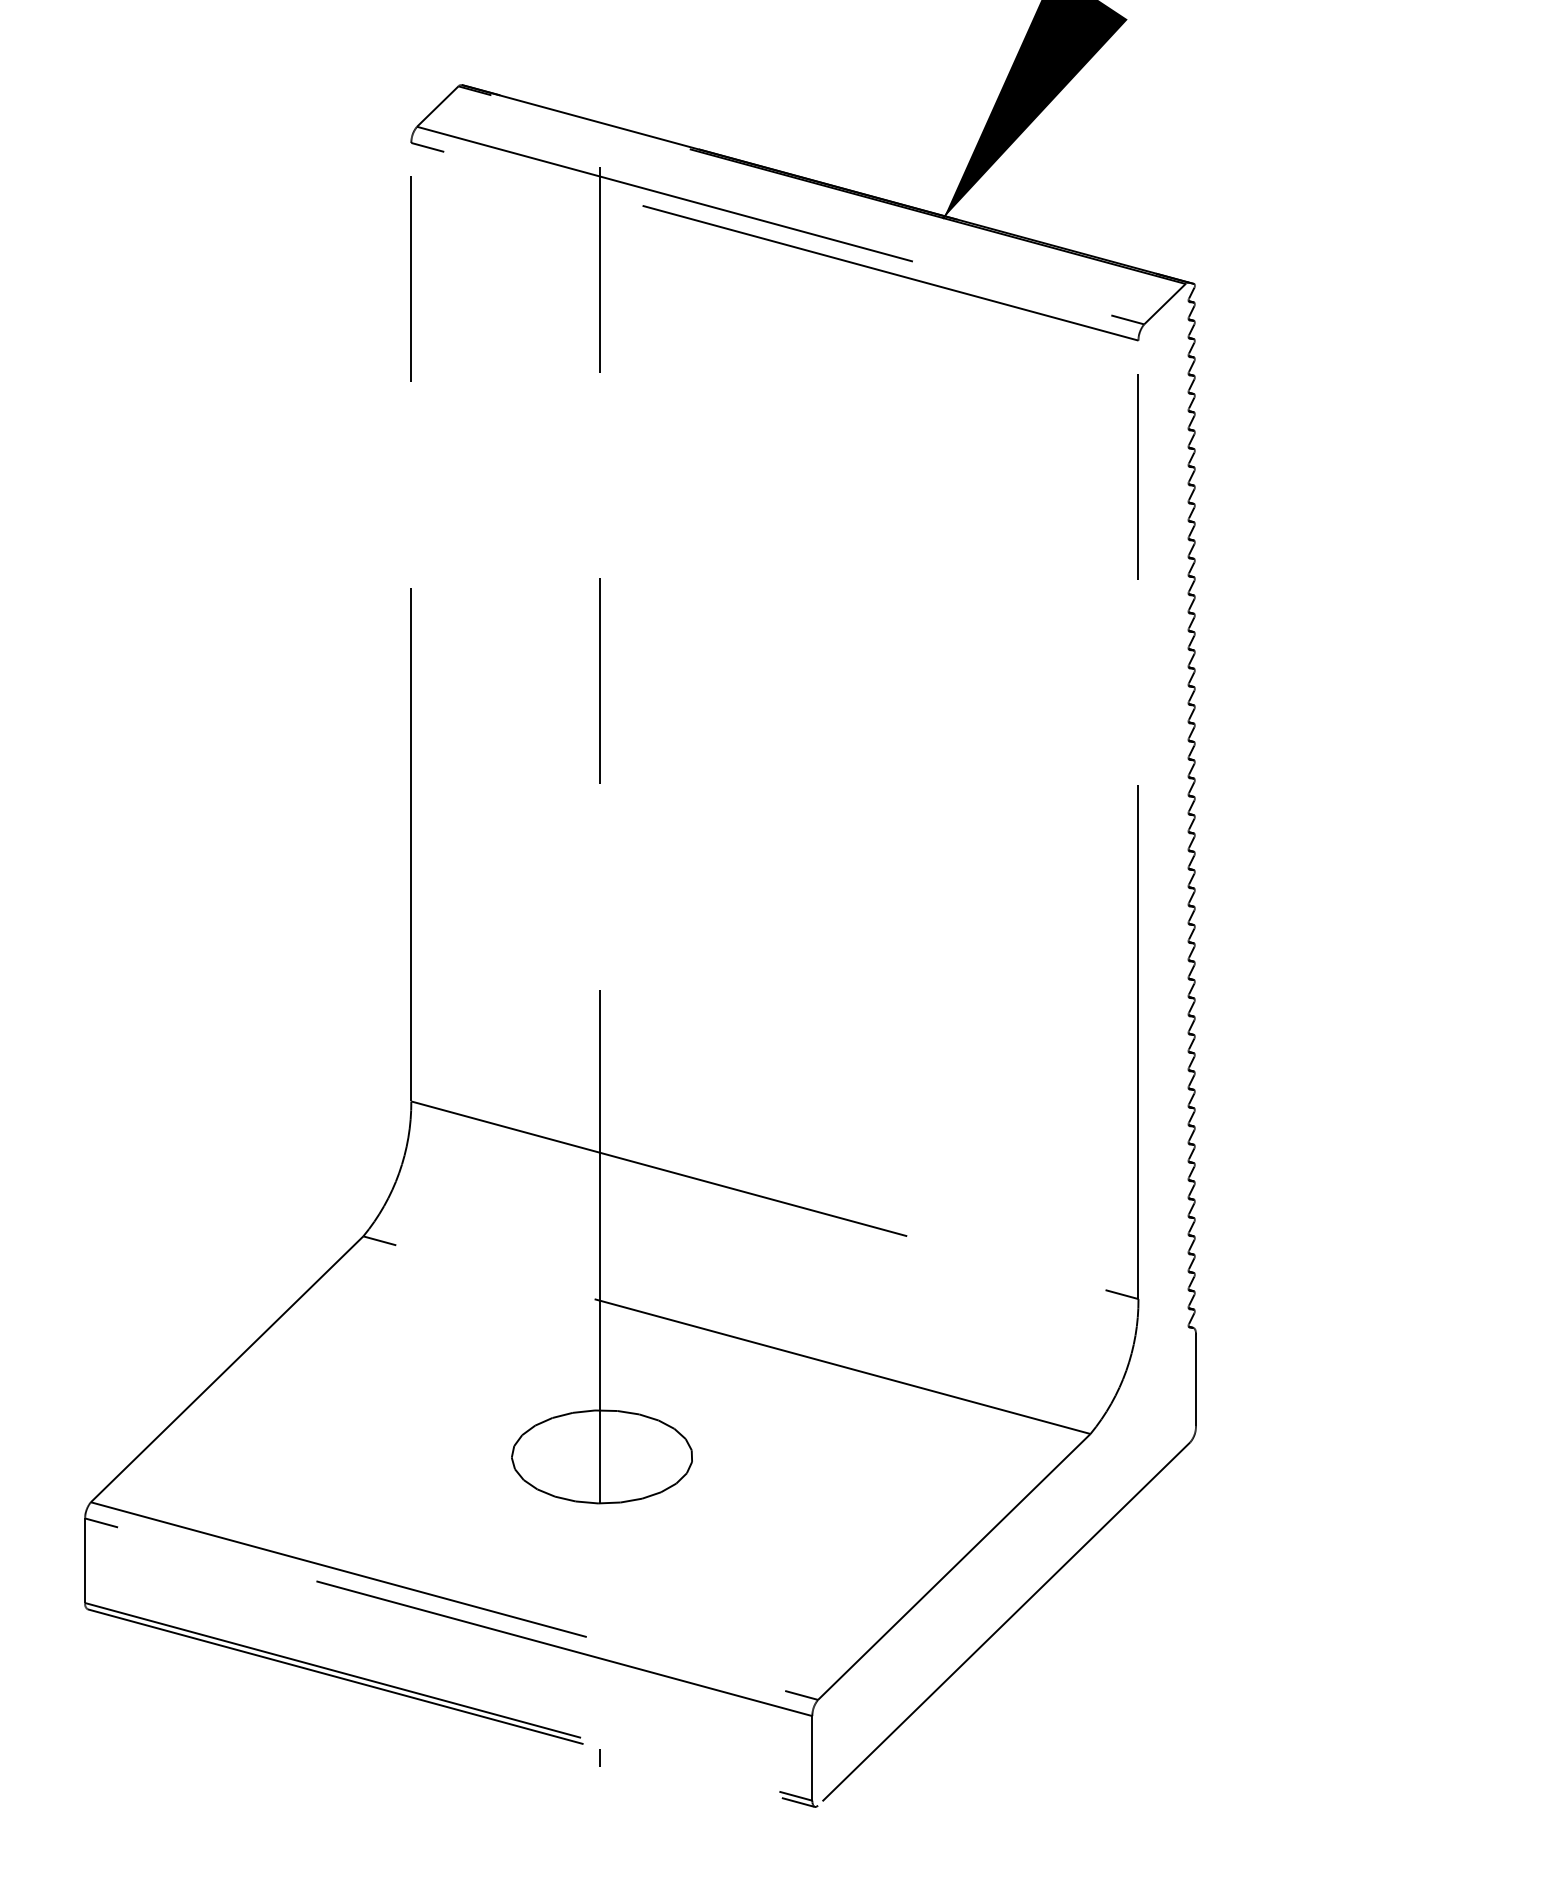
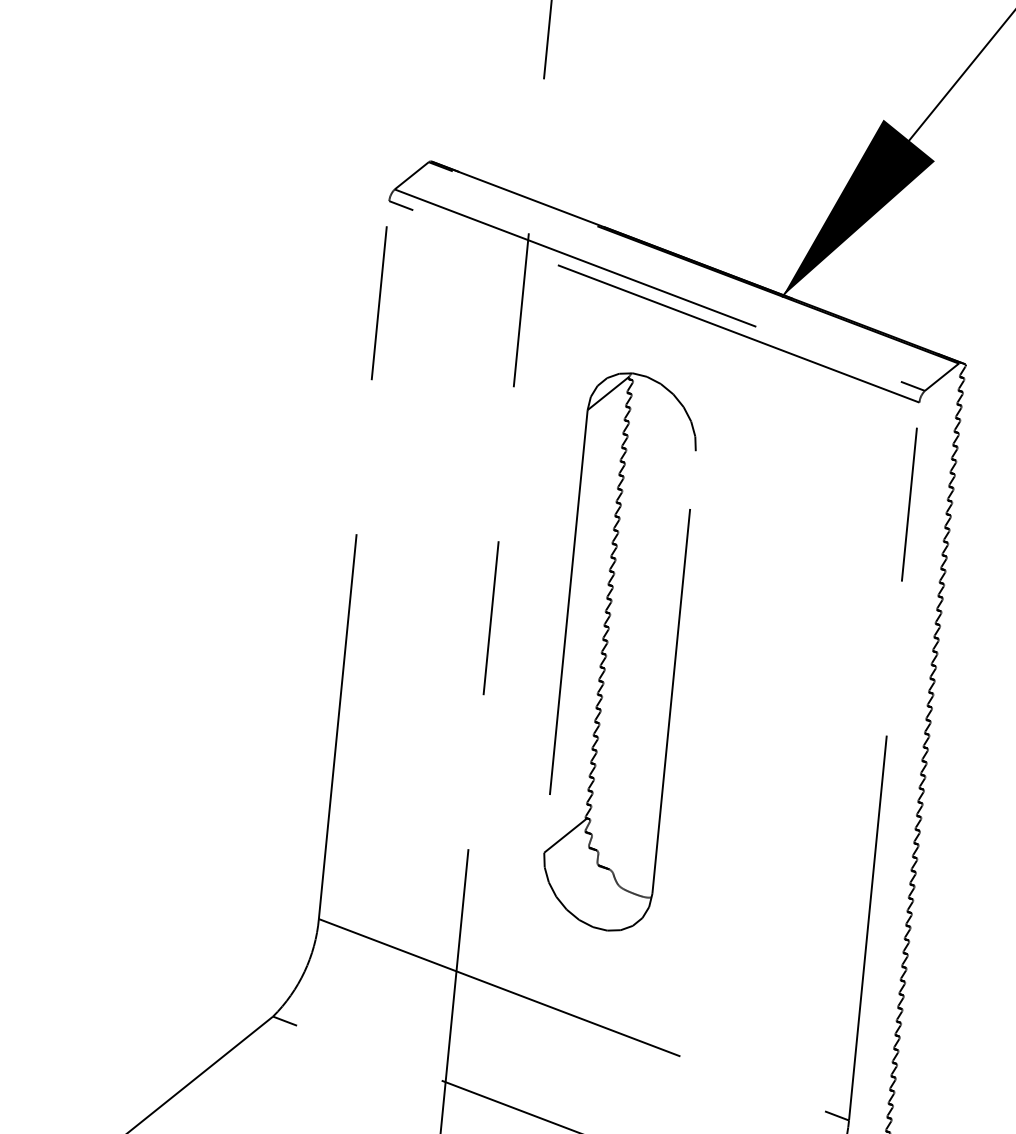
part: (758, 716) -> (607, 656), added

